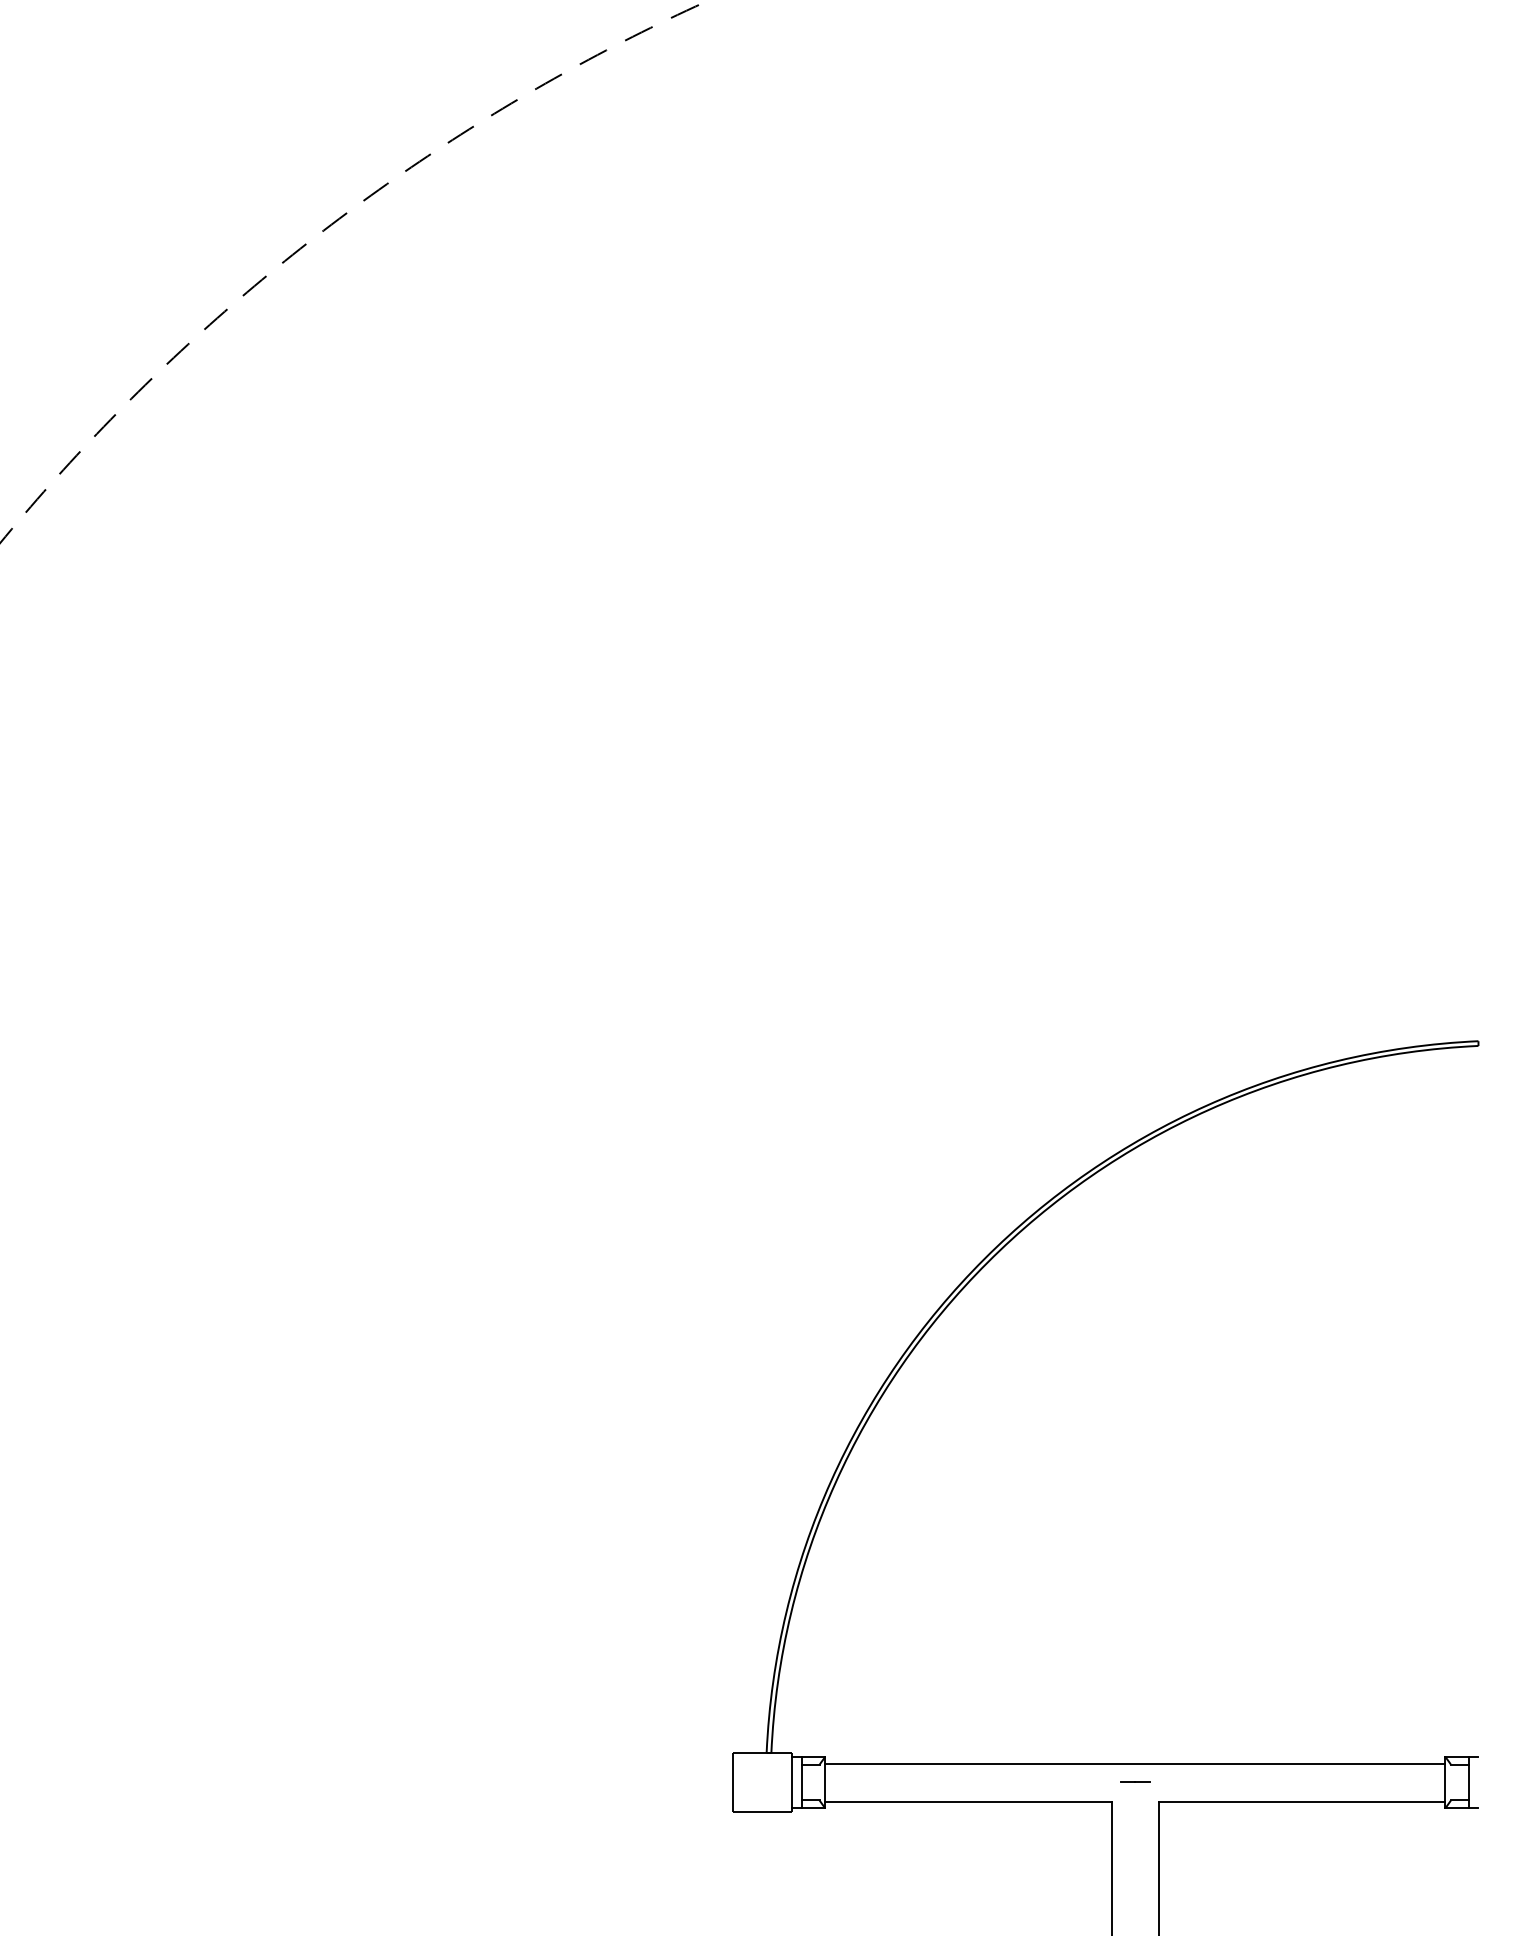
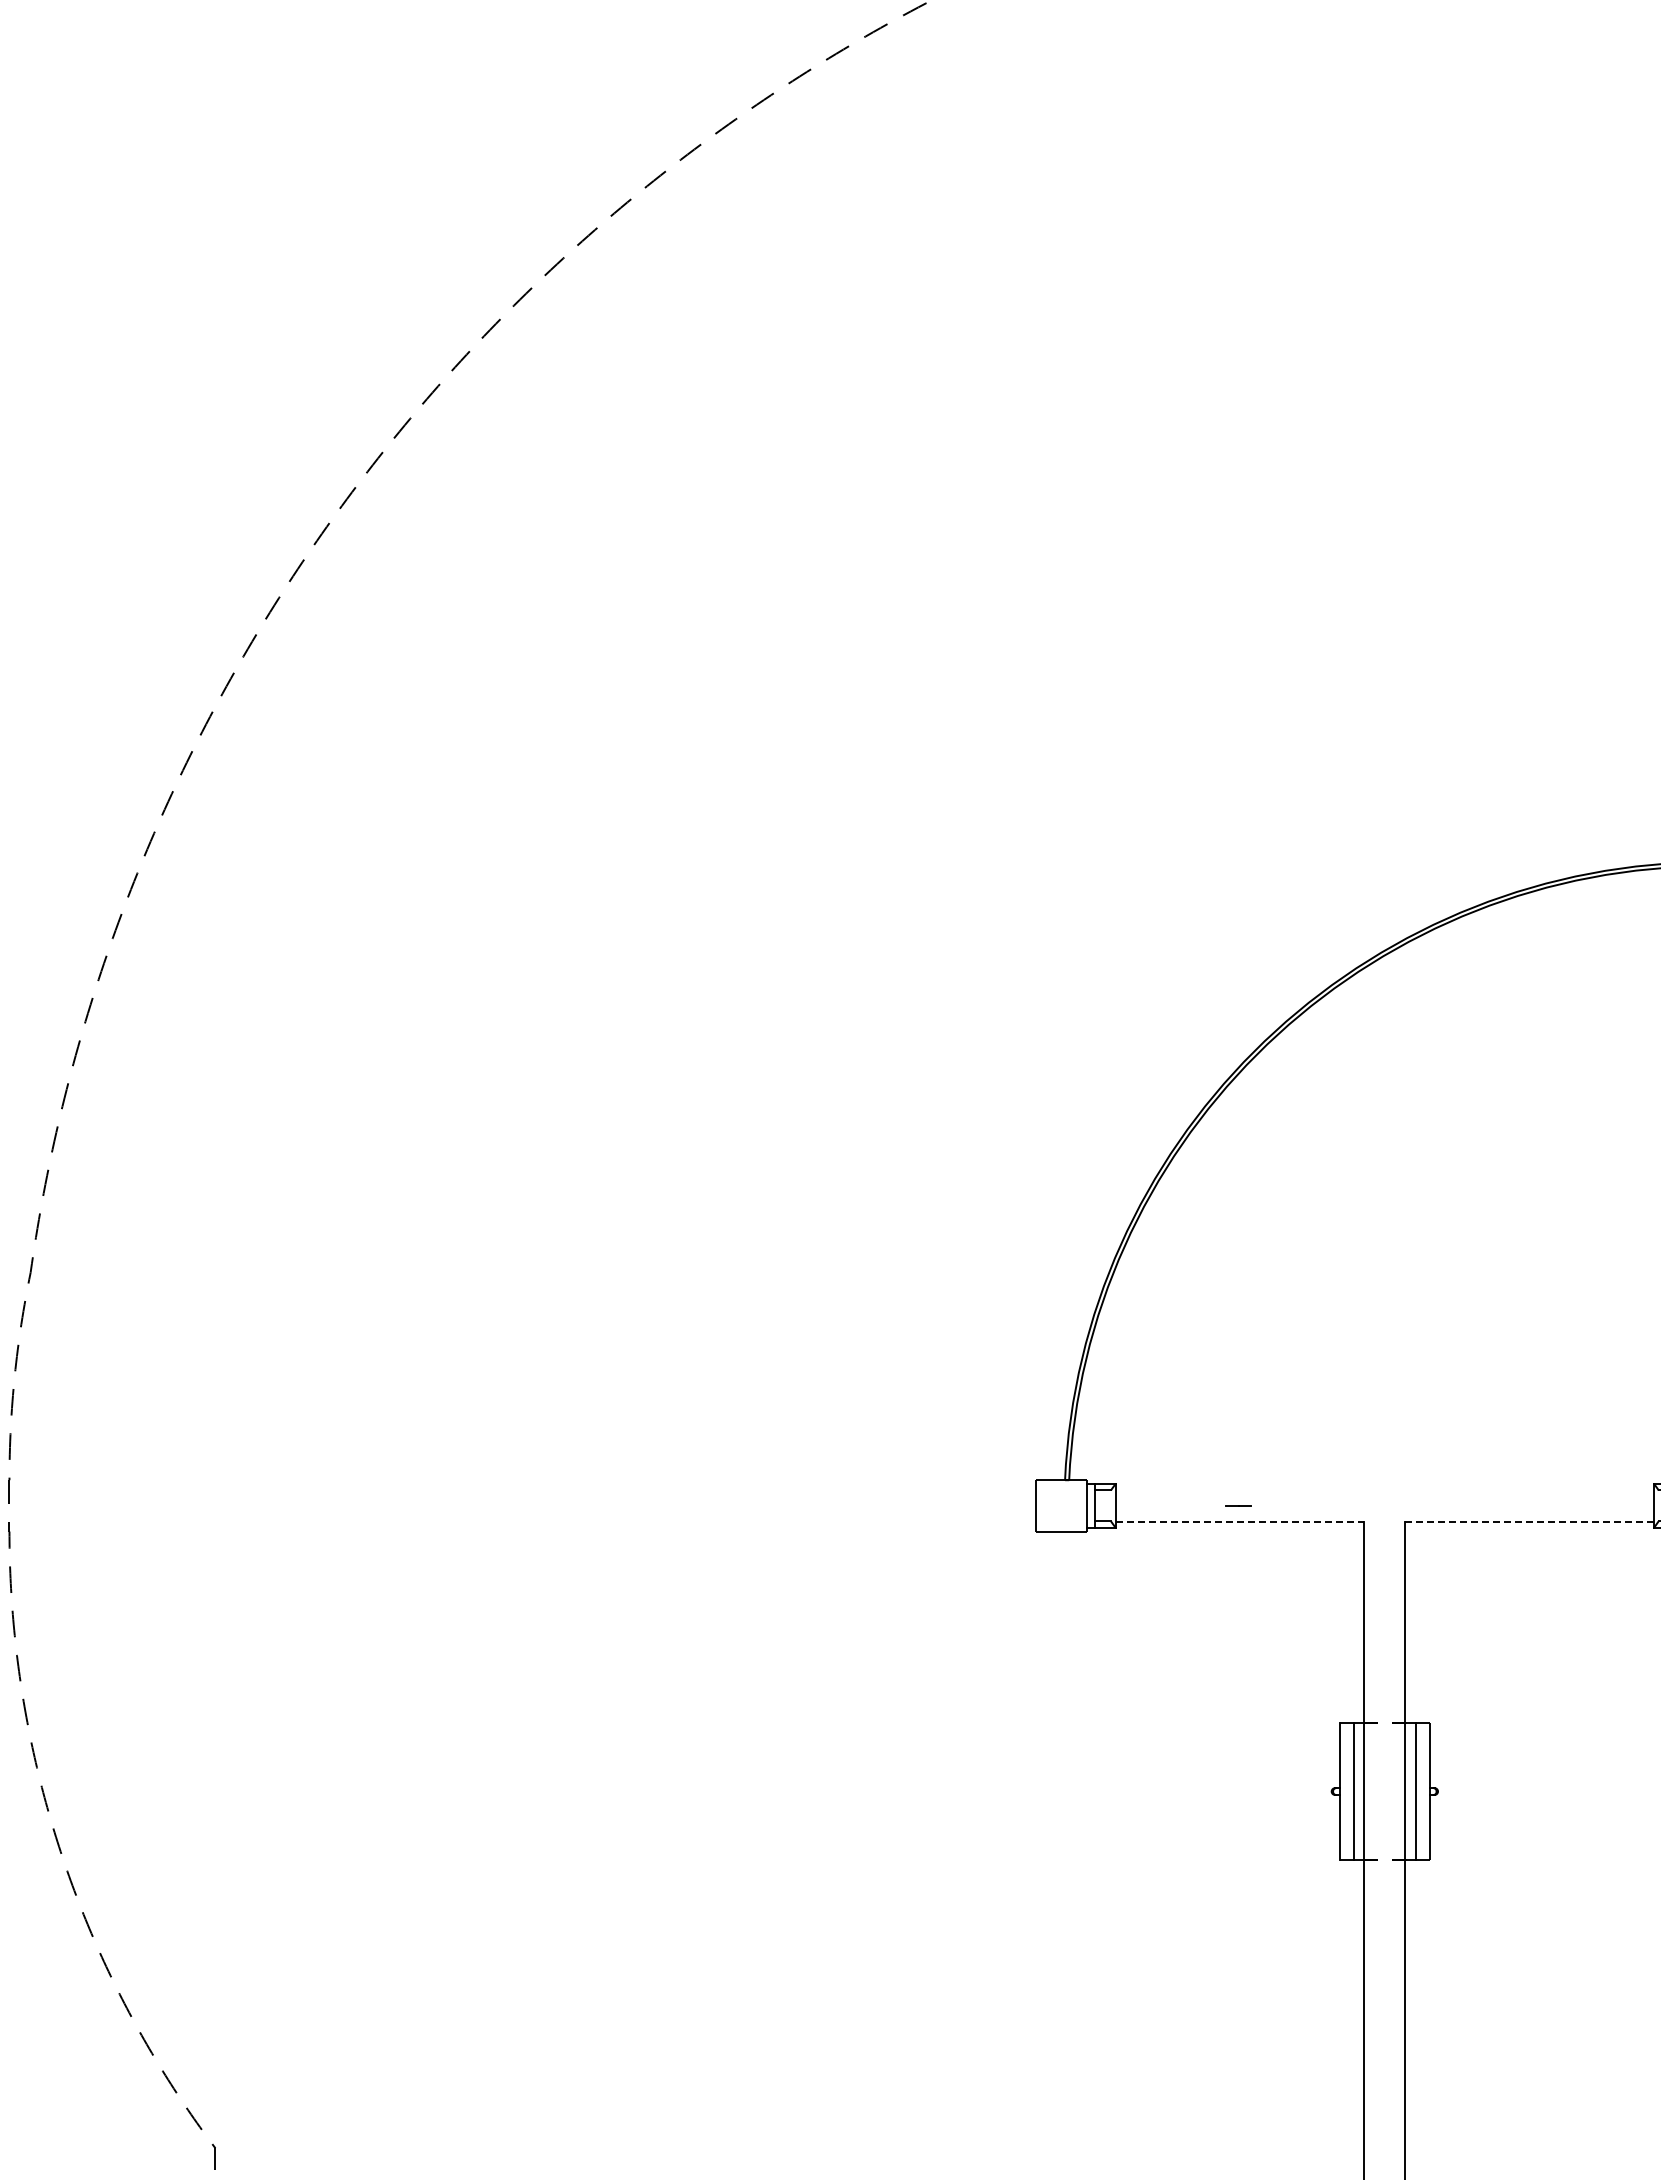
line: (1134, 1763) -> (1384, 1489), removed
line: (1134, 1782) -> (1238, 1505), moved
line: (968, 1801) -> (1240, 1522), solid -> dashed
line: (1303, 1801) -> (1530, 1522), solid -> dashed

